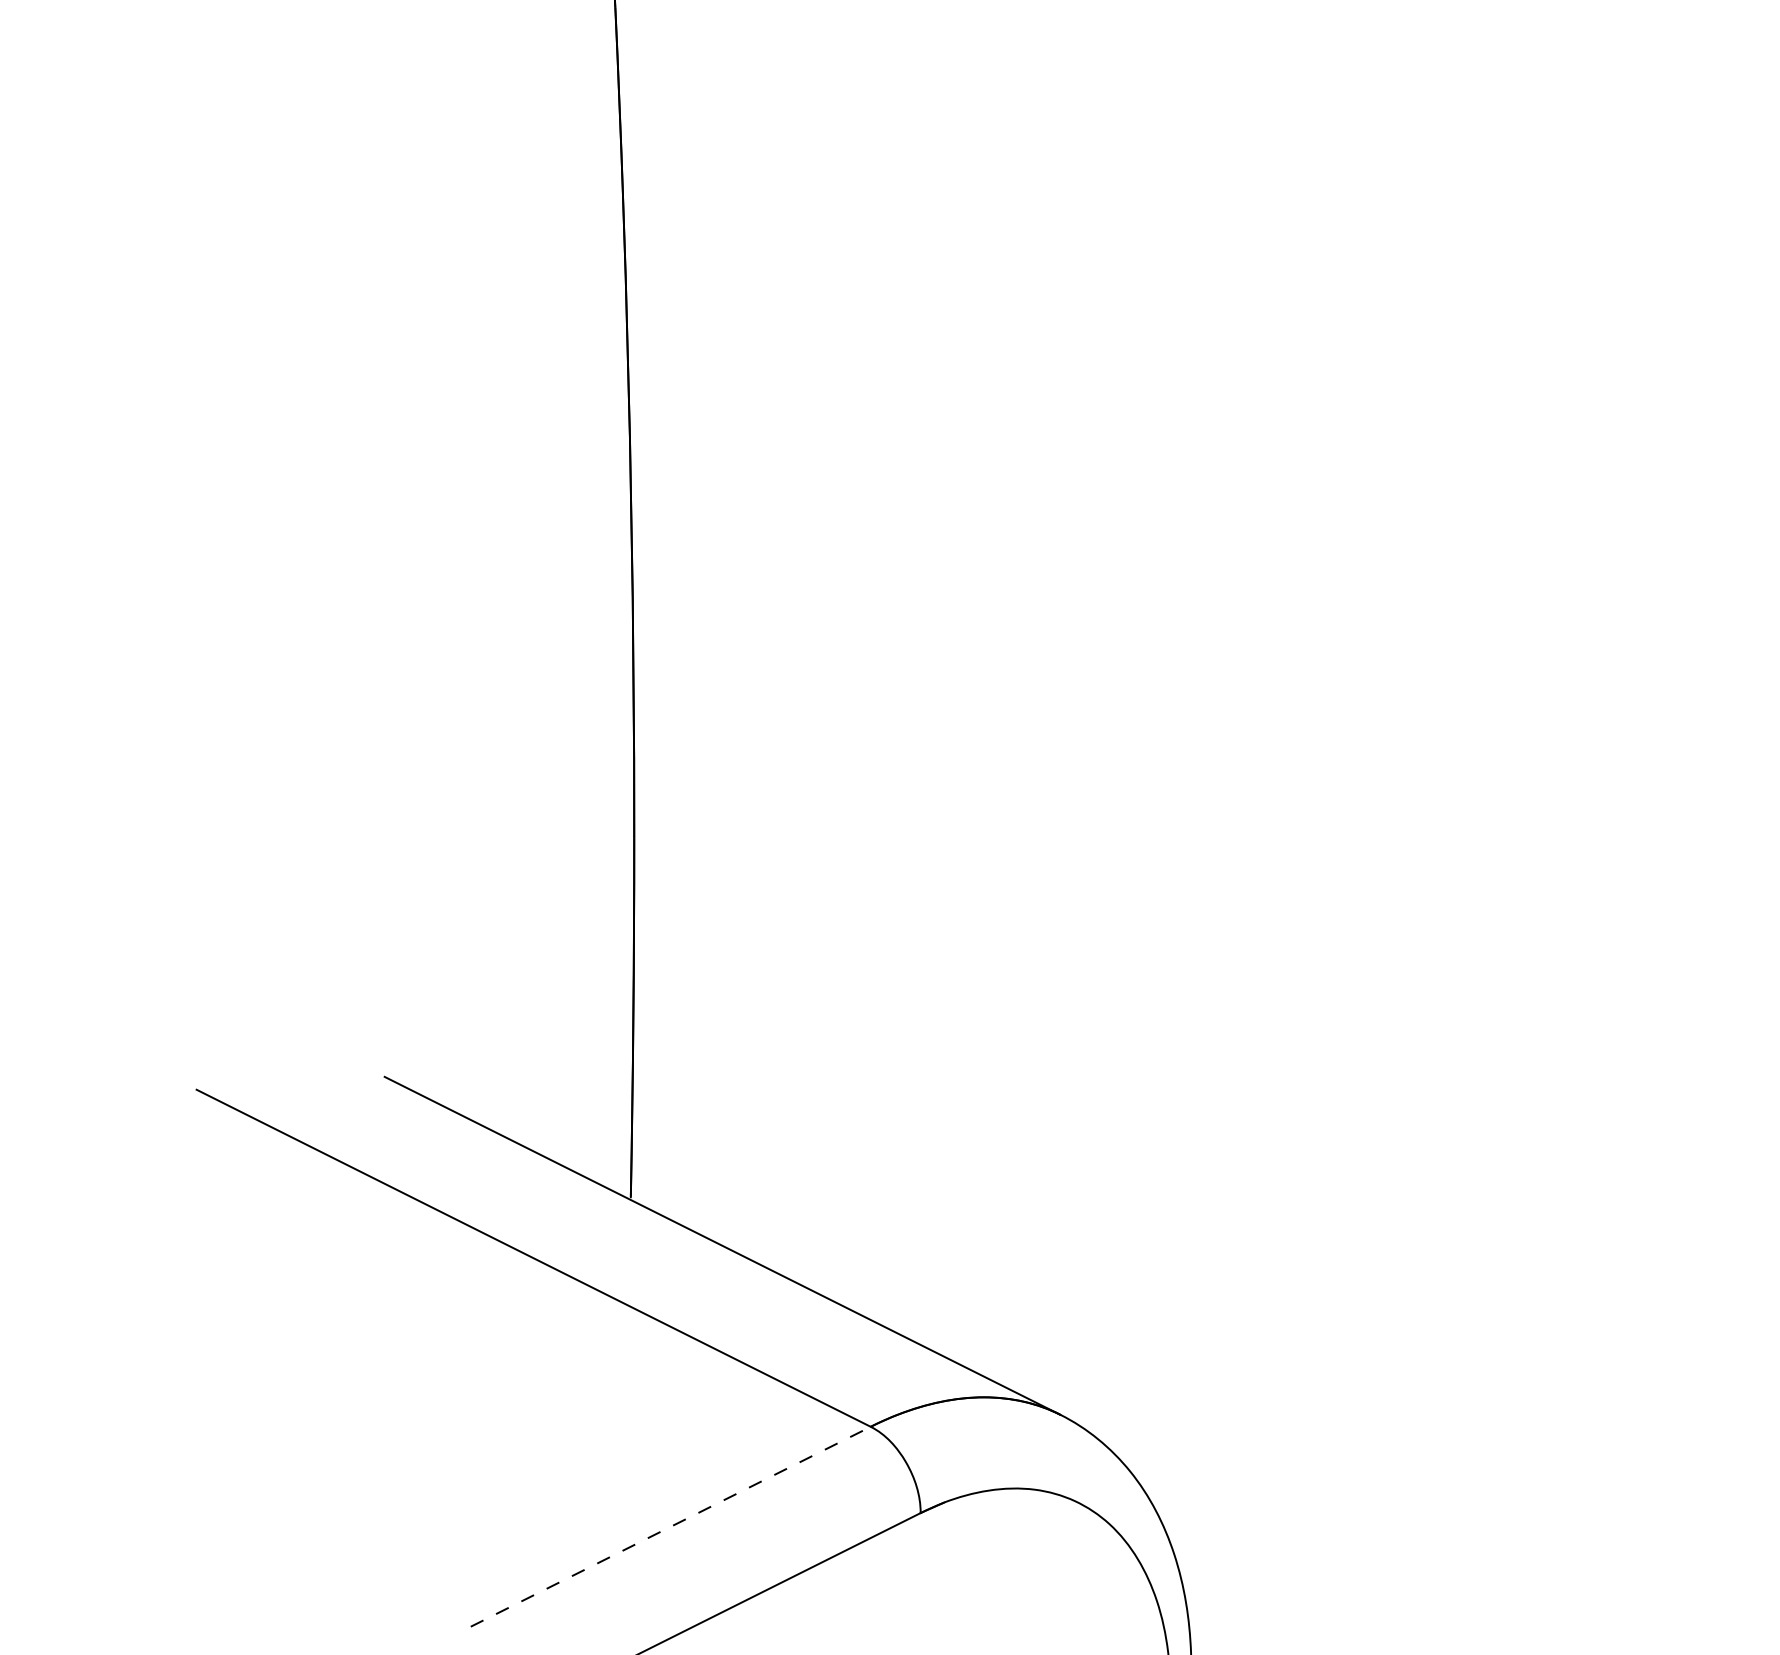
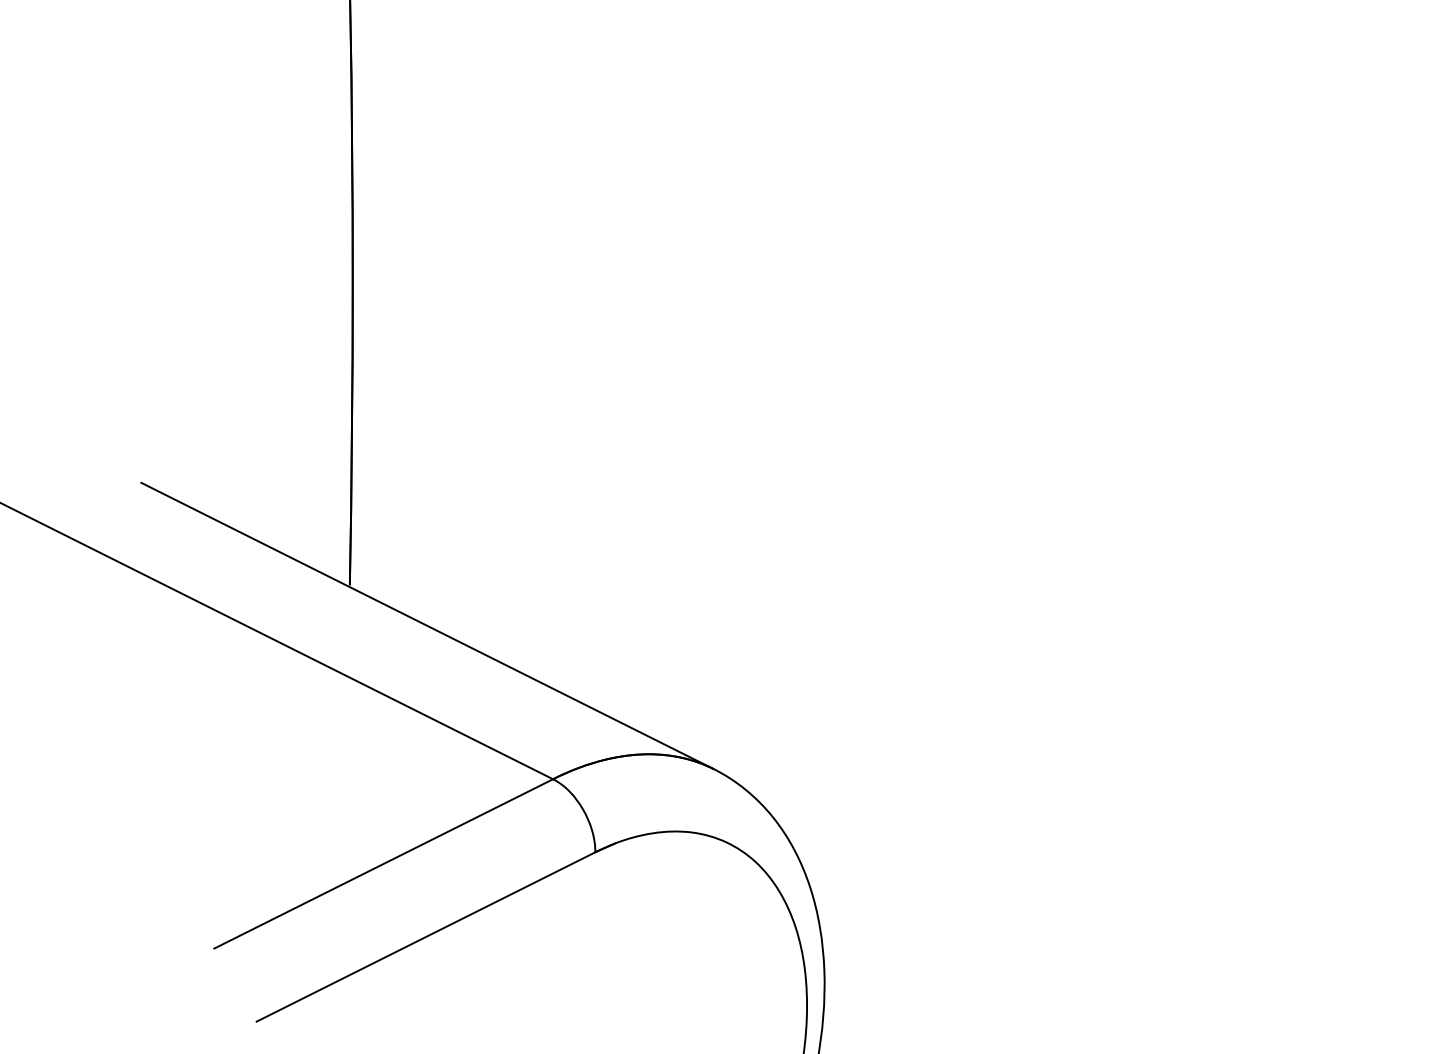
line: (670, 1526) -> (383, 863), dashed -> solid

